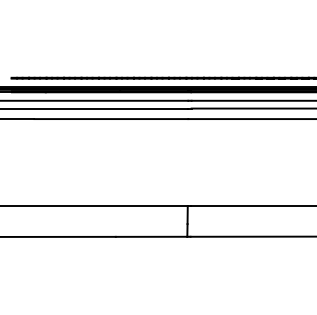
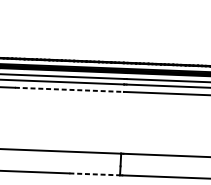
line: (111, 119) -> (69, 90), solid -> dashed
line: (151, 236) -> (94, 174), solid -> dashed

